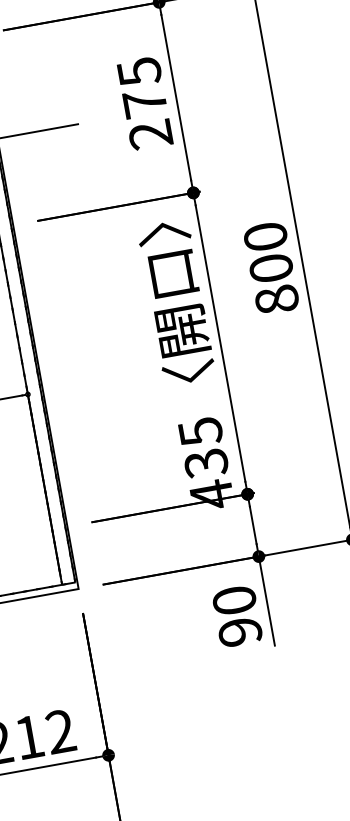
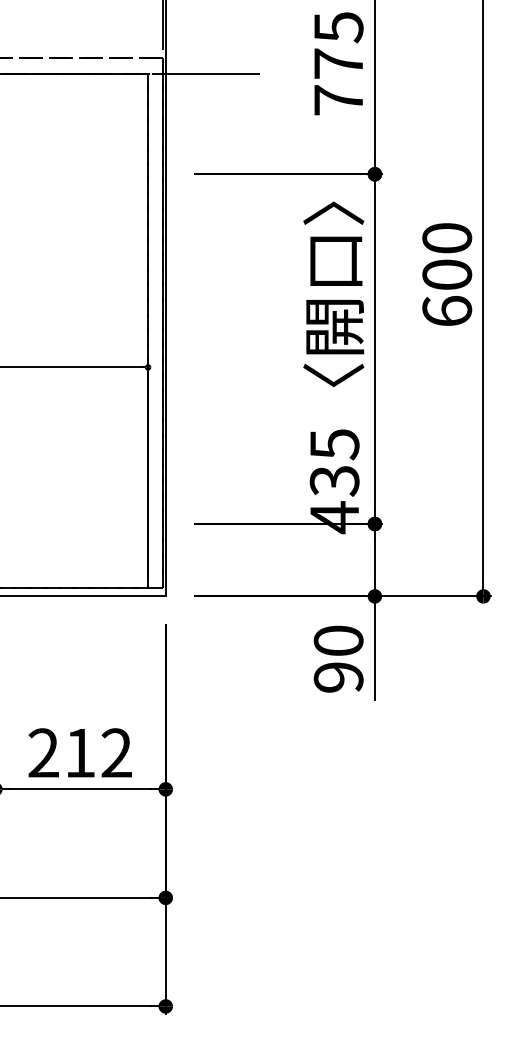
text: (149, 135) -> (337, 100), 275 -> 775
text: (277, 299) -> (447, 310), 800 -> 600

